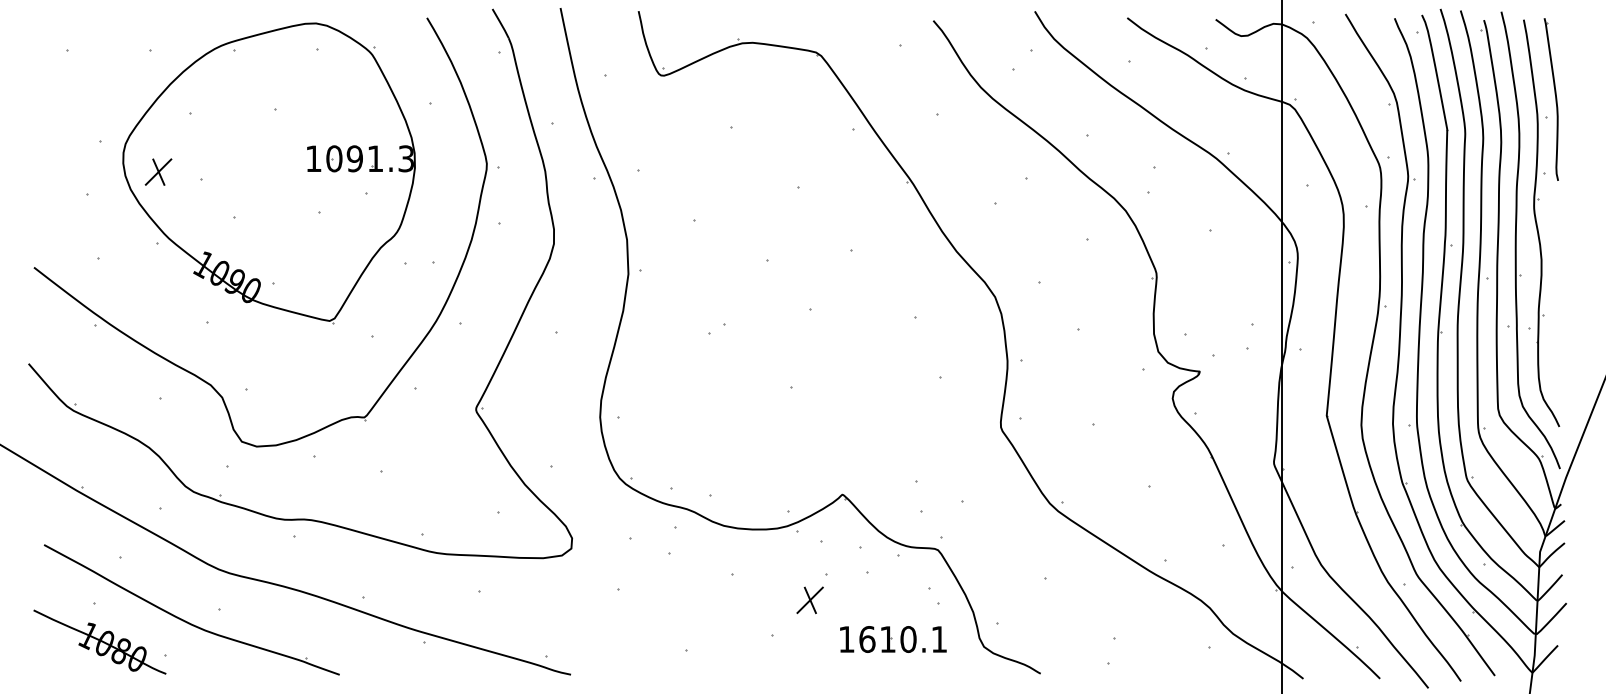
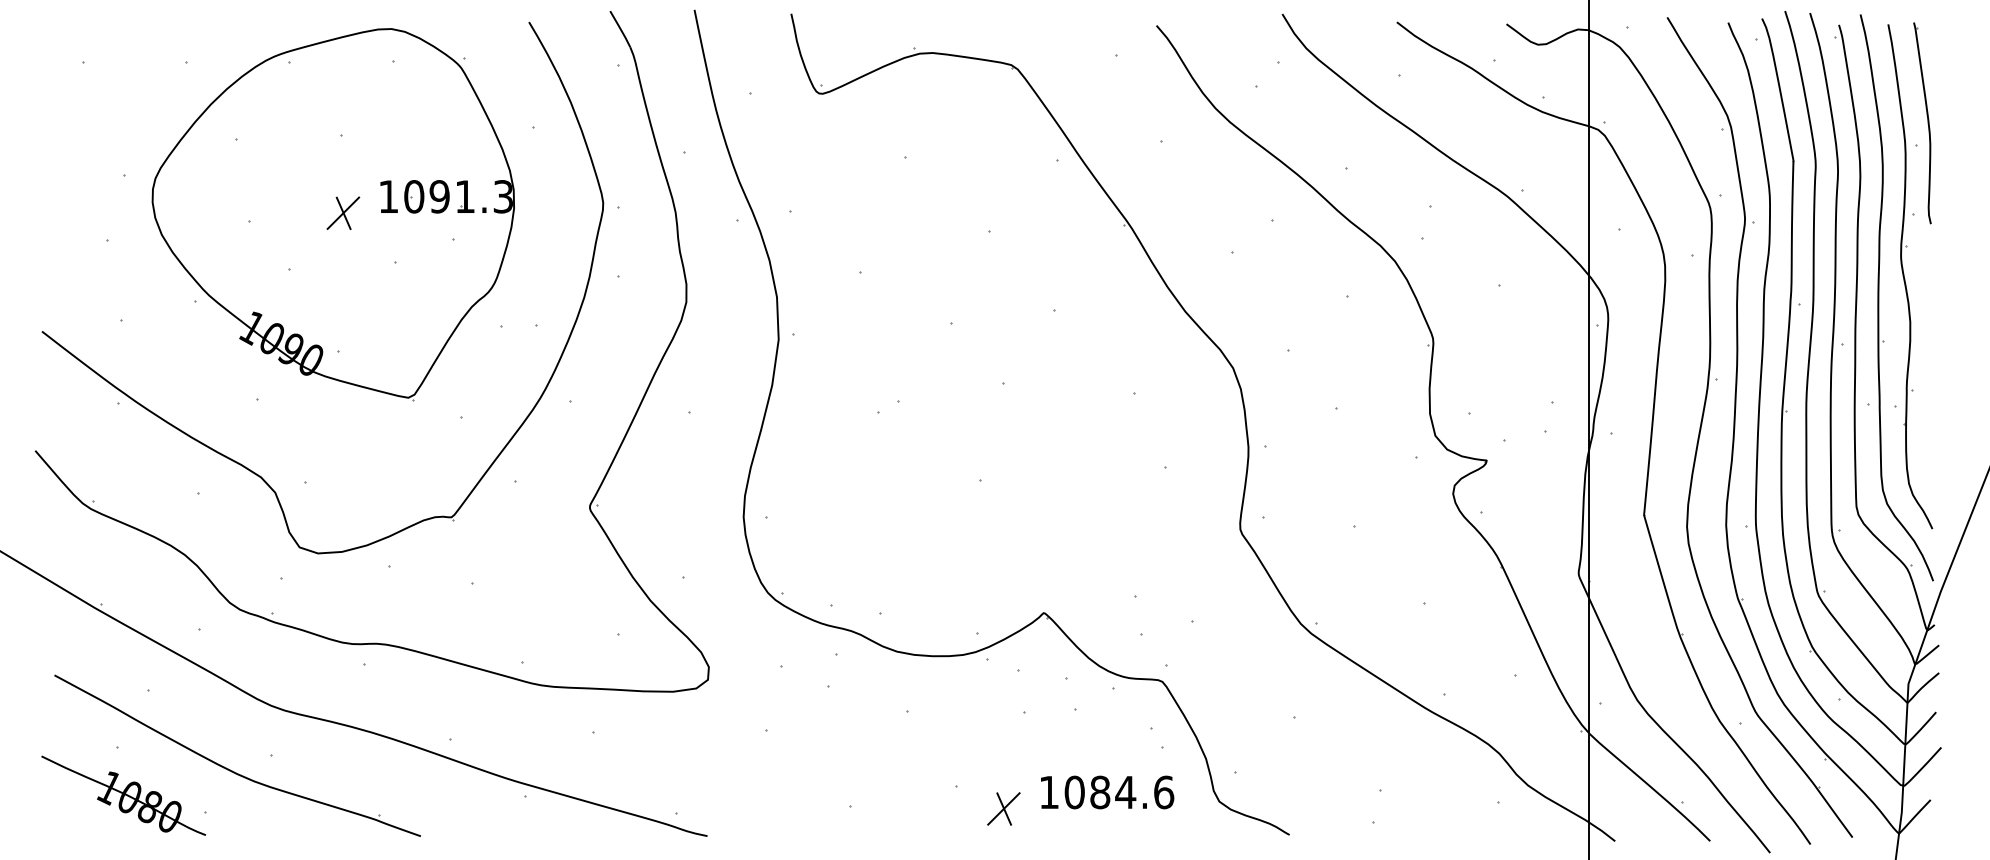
part: (158, 171) -> (343, 212), moved
part: (809, 599) -> (1003, 808), moved
text: (903, 639) -> (1119, 792), 1610.1 -> 1084.6

